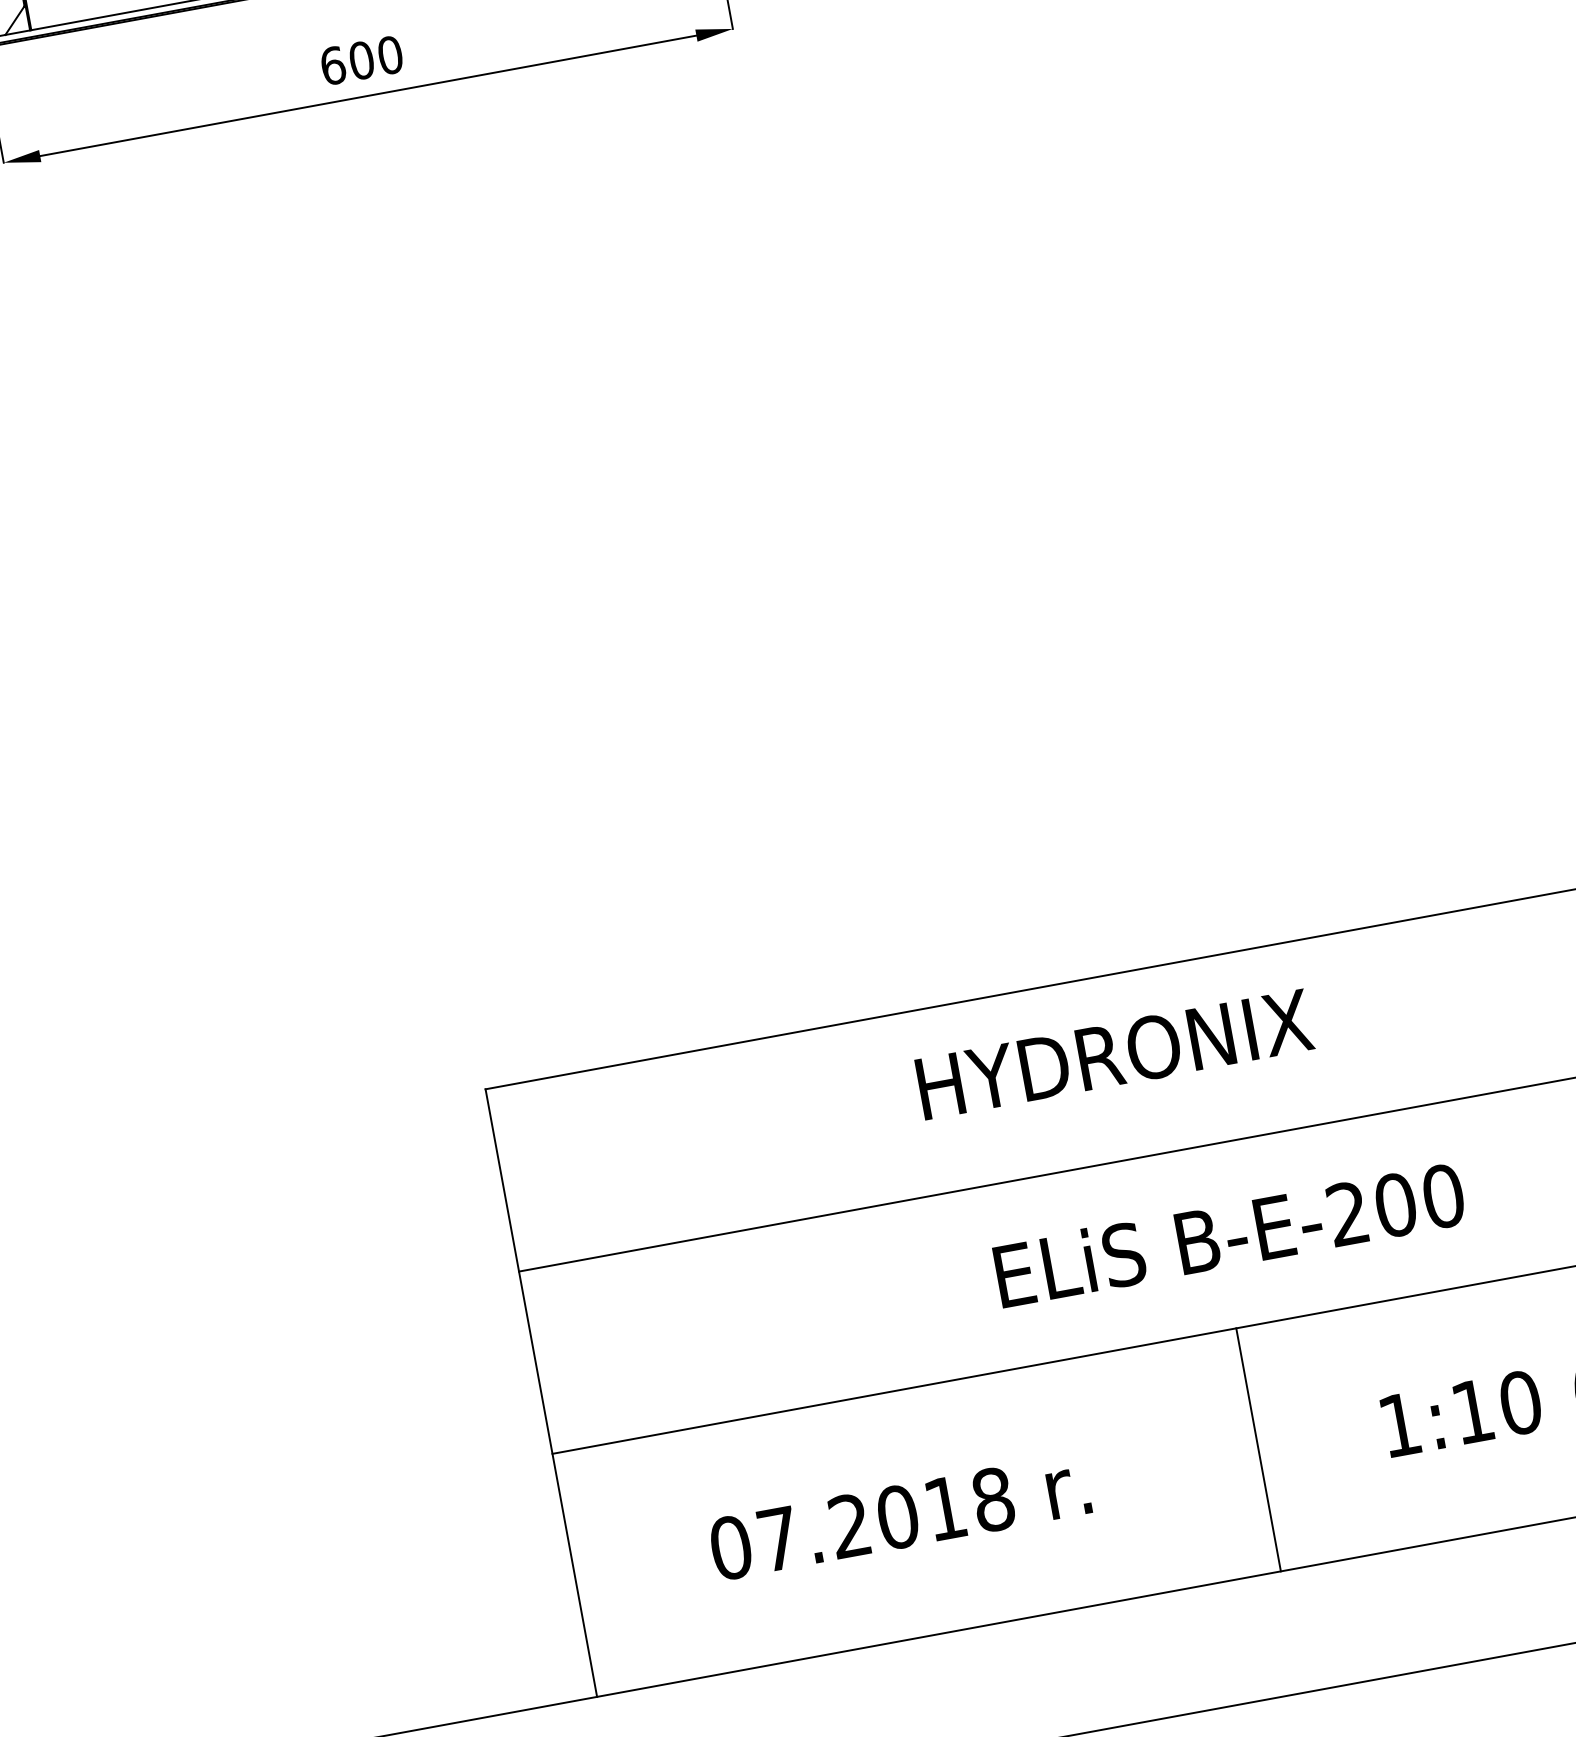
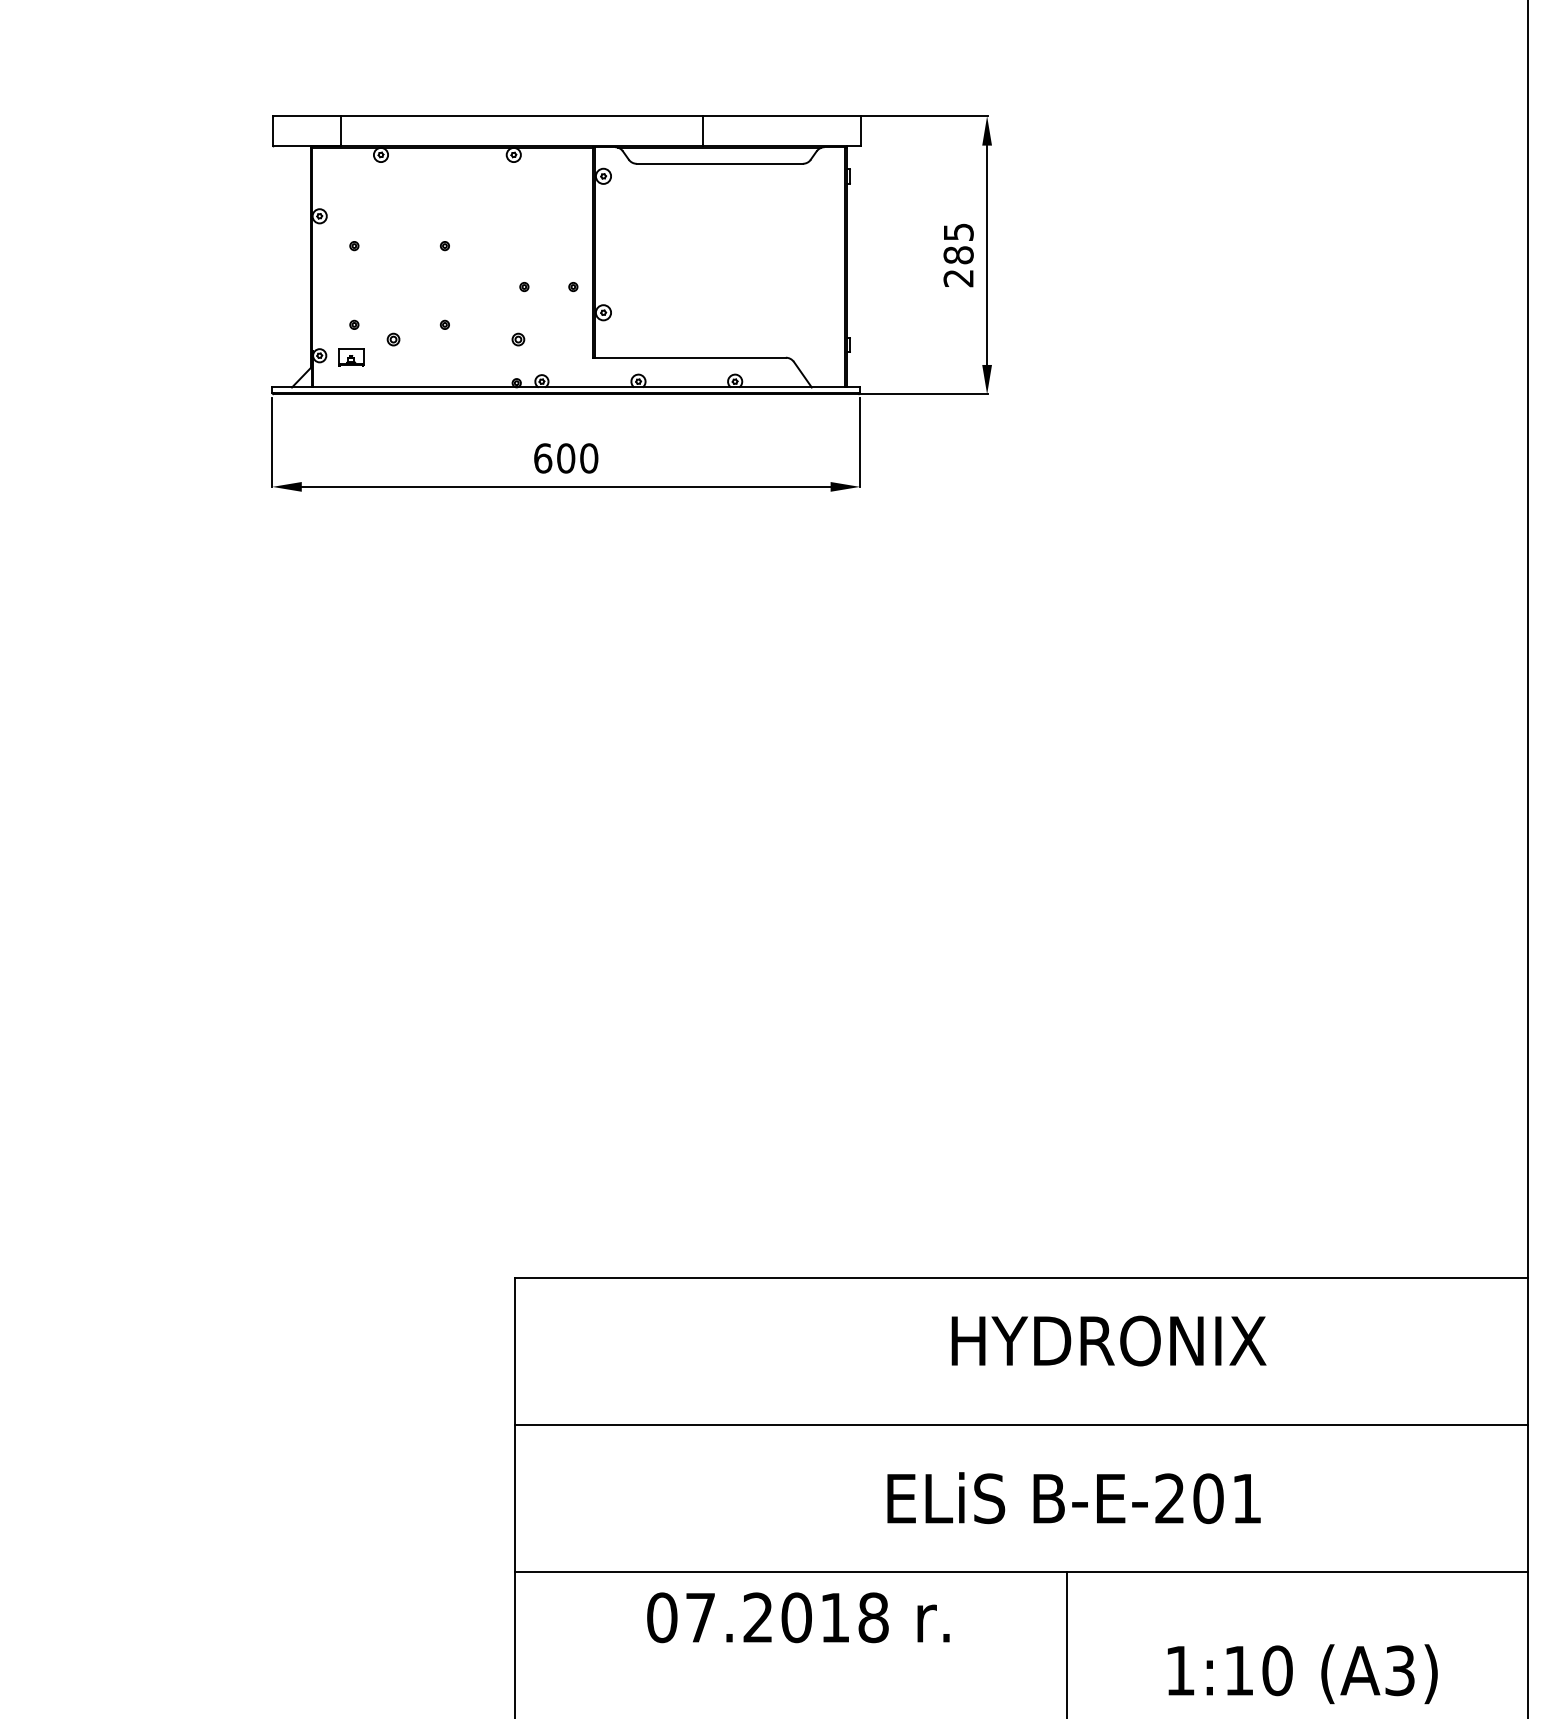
text: (1114, 1053) -> (1108, 1340), moved
text: (1442, 1196) -> (1246, 1498), B-E-200 -> B-E-201
text: (900, 1516) -> (798, 1617), moved

